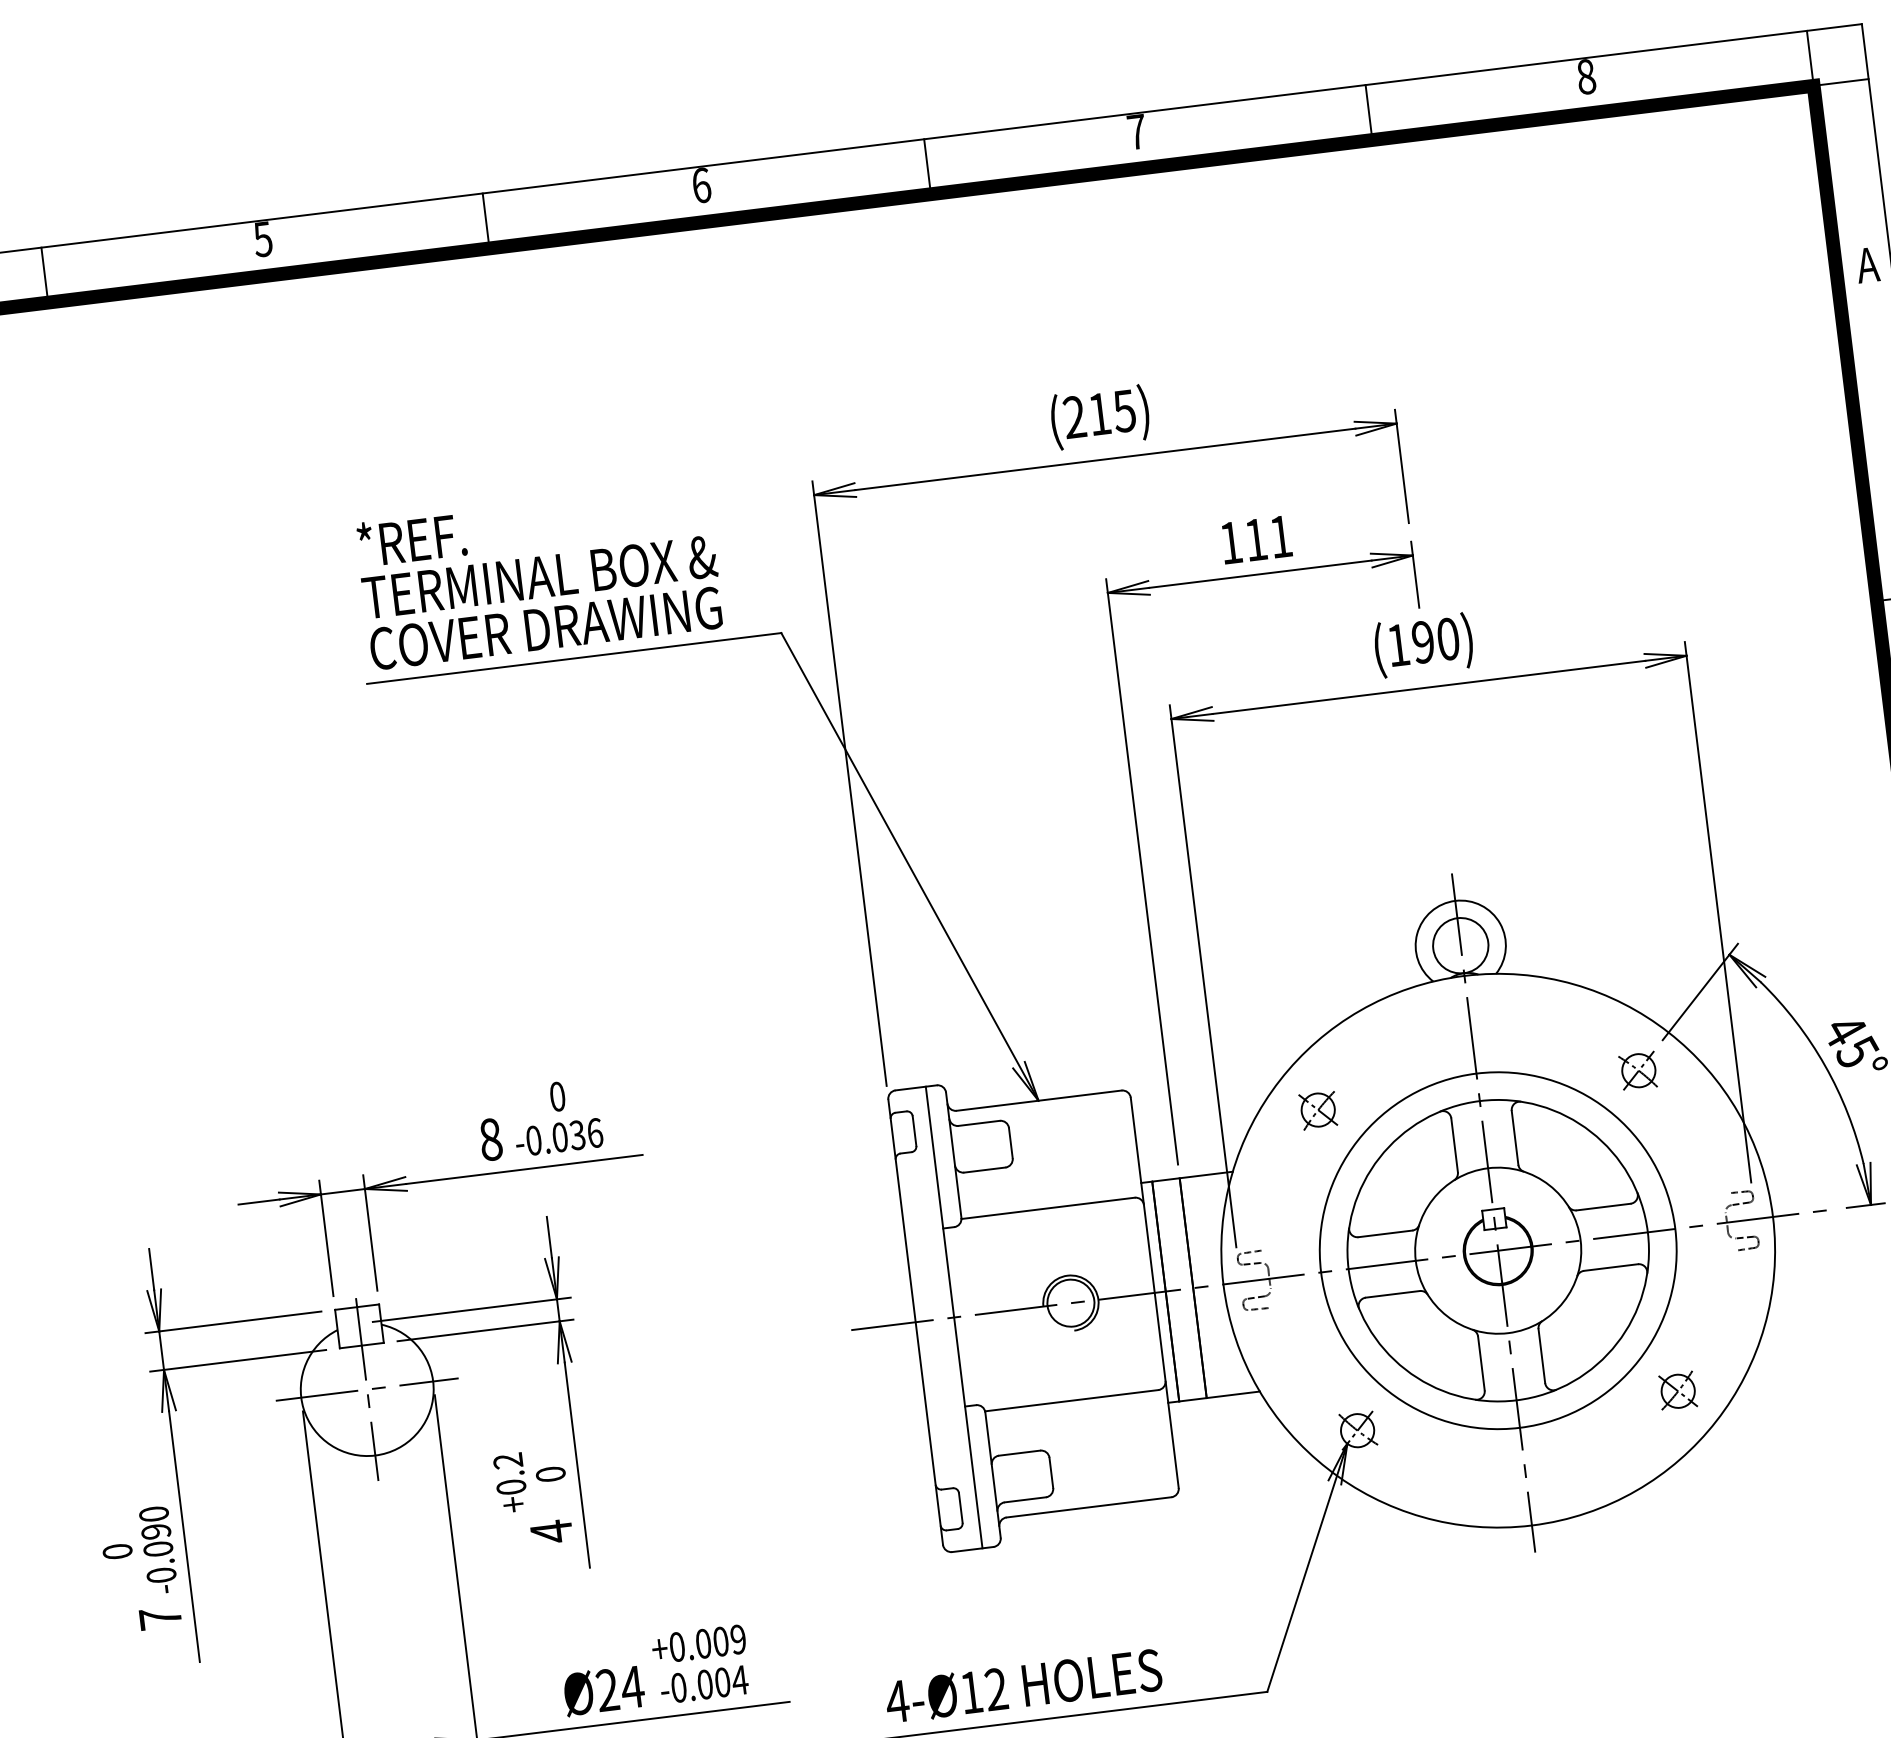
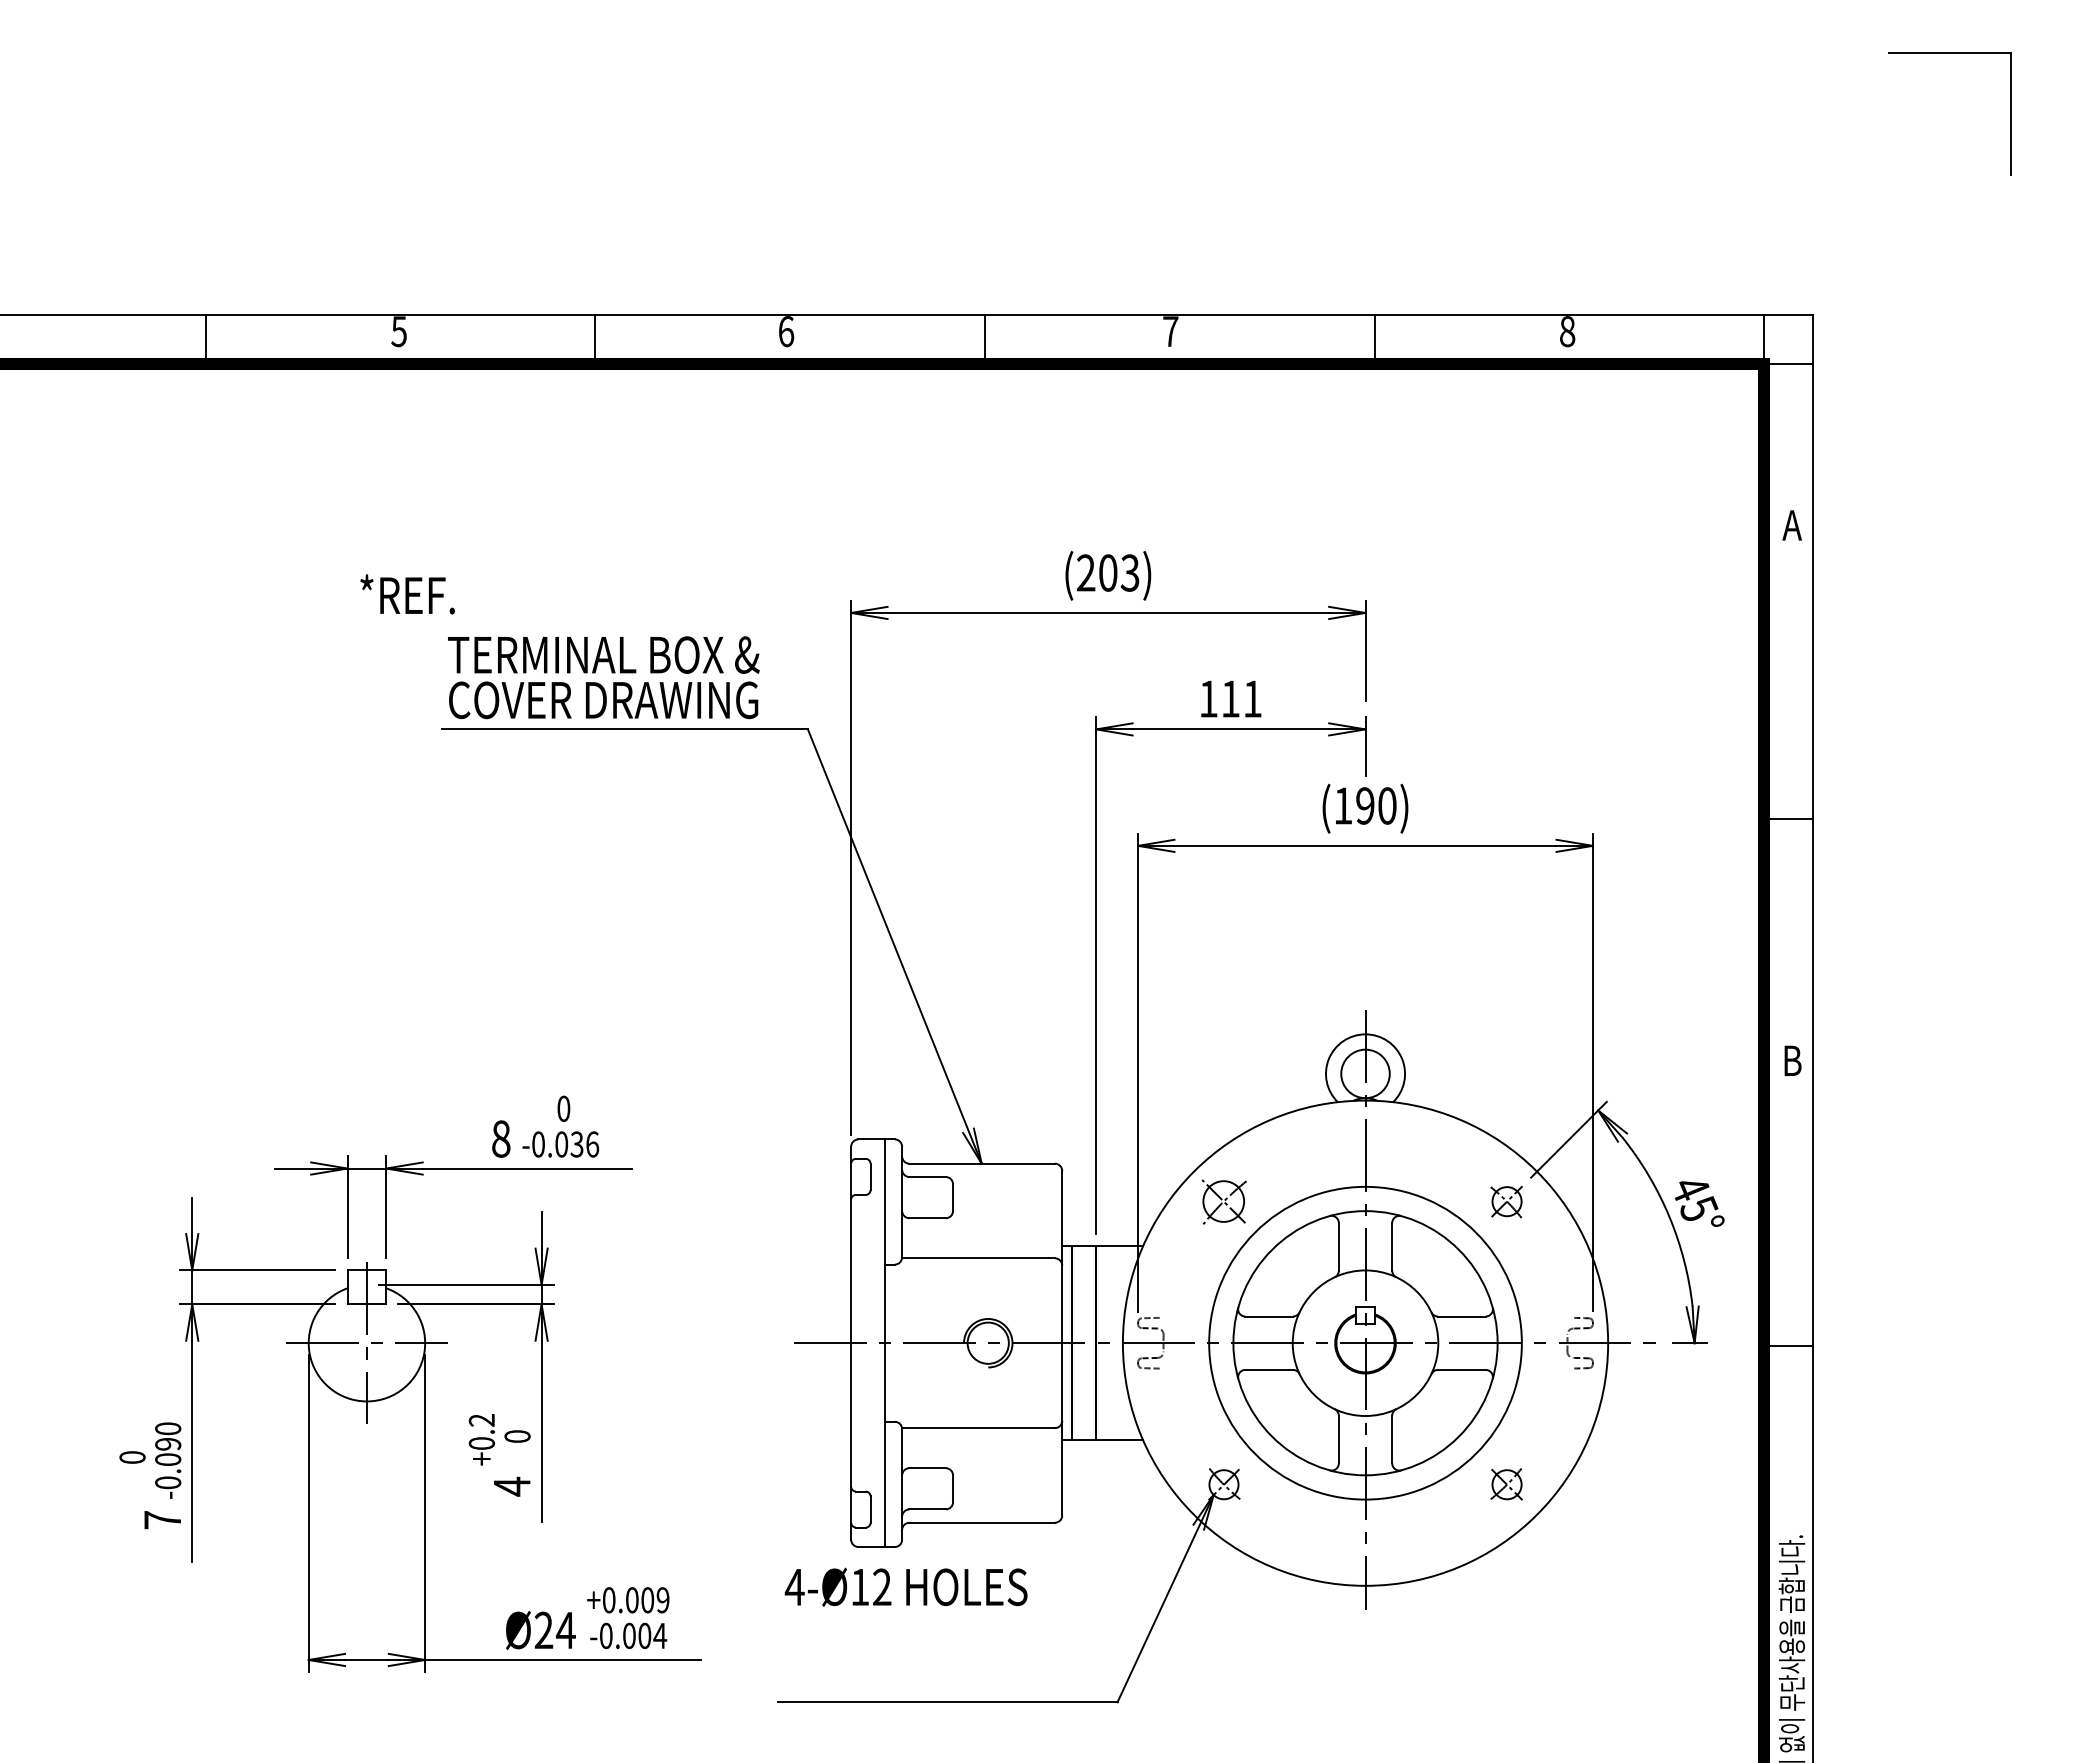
text: (1112, 412) -> (1119, 572), (215) -> (203)
text: (411, 539) -> (407, 594), moved
part: (1318, 1109) -> (1224, 1201), size x1.4
text: (1022, 1685) -> (905, 1586), moved

